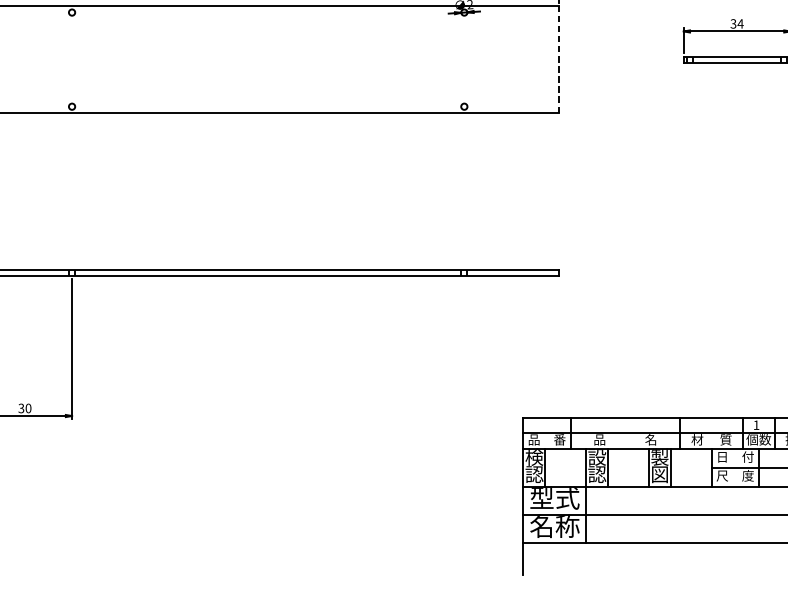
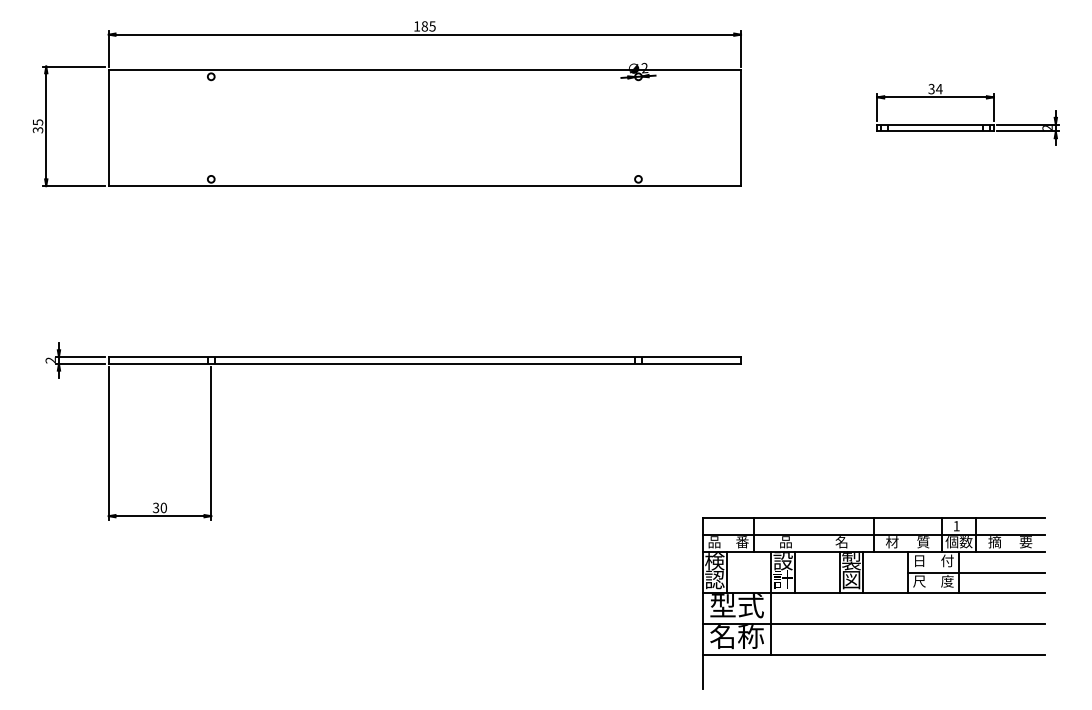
line: (558, 59) -> (741, 127), dashed -> solid
text: (596, 474) -> (782, 579), 認 -> 計

